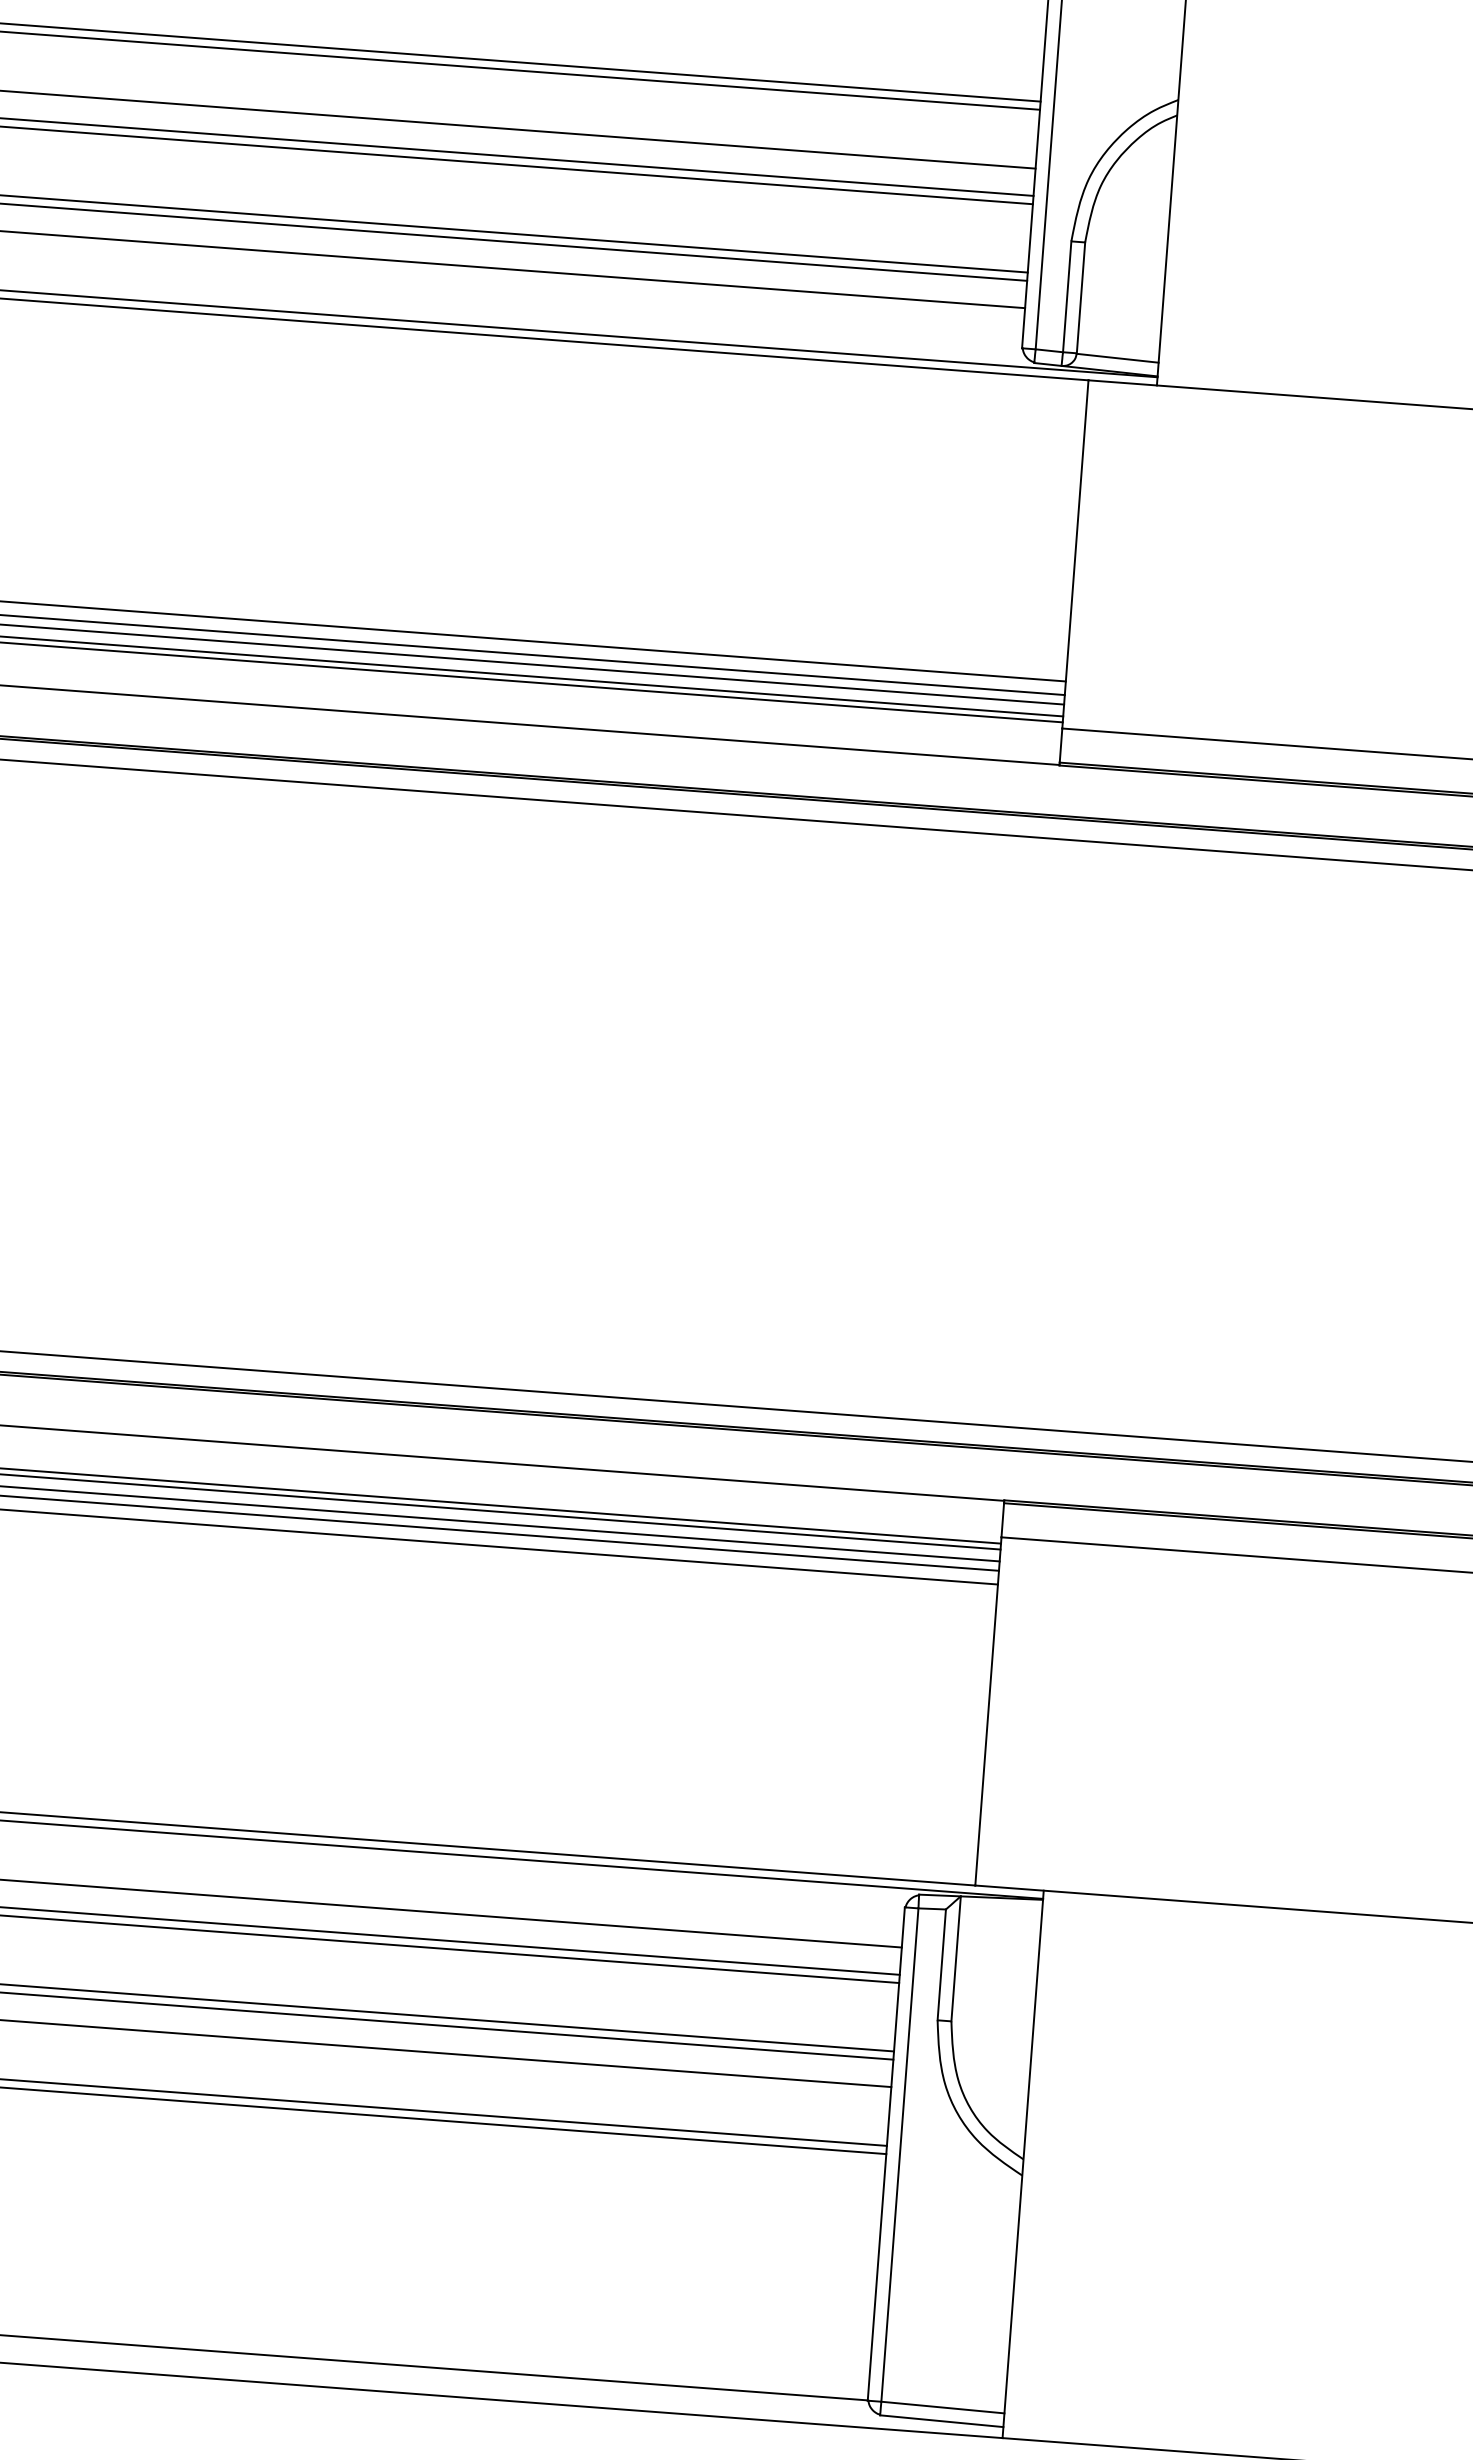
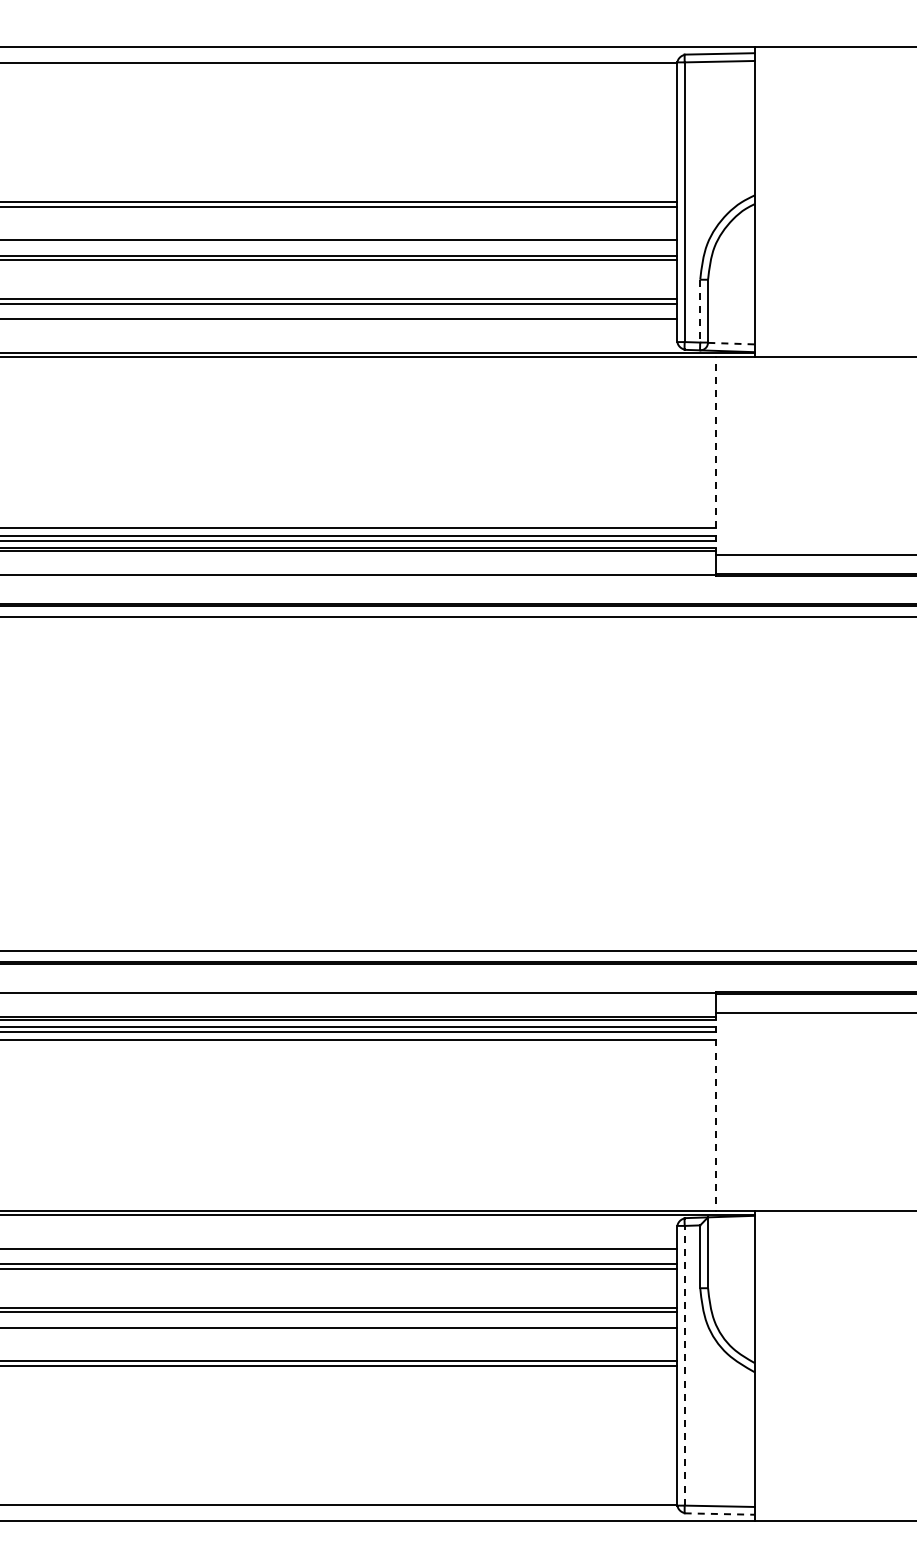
line: (1067, 297) -> (700, 311), solid -> dashed
line: (1116, 357) -> (730, 343), solid -> dashed
line: (1074, 555) -> (715, 456), solid -> dashed
line: (987, 1710) -> (715, 1111), solid -> dashed
line: (899, 2154) -> (684, 1365), solid -> dashed
line: (941, 2422) -> (719, 1514), solid -> dashed

